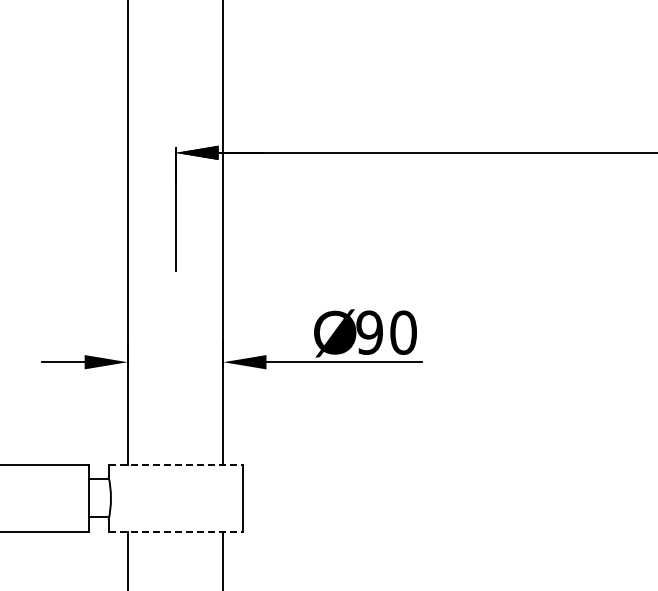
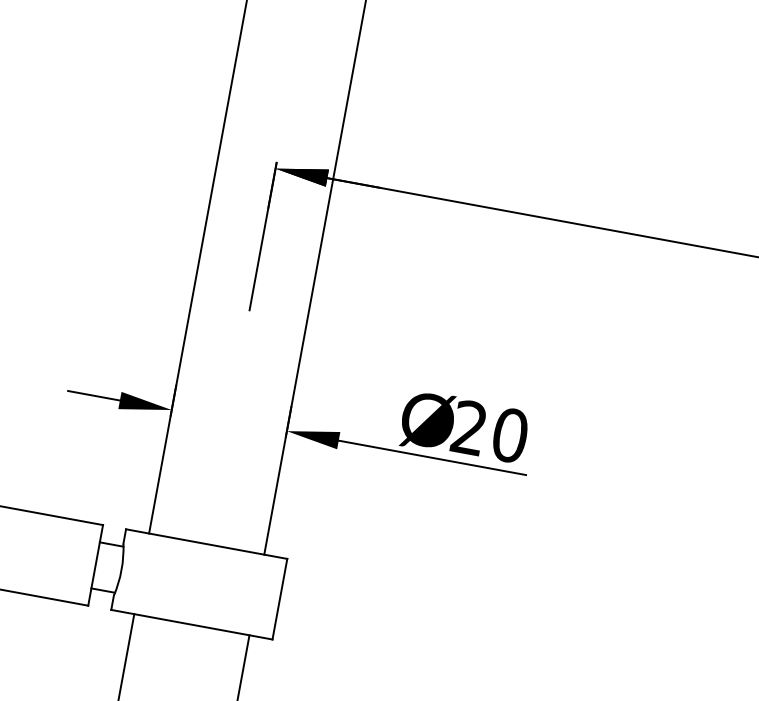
text: (369, 332) -> (469, 427), 90 -> 20
line: (175, 464) -> (206, 543), dashed -> solid
line: (175, 531) -> (191, 624), dashed -> solid

